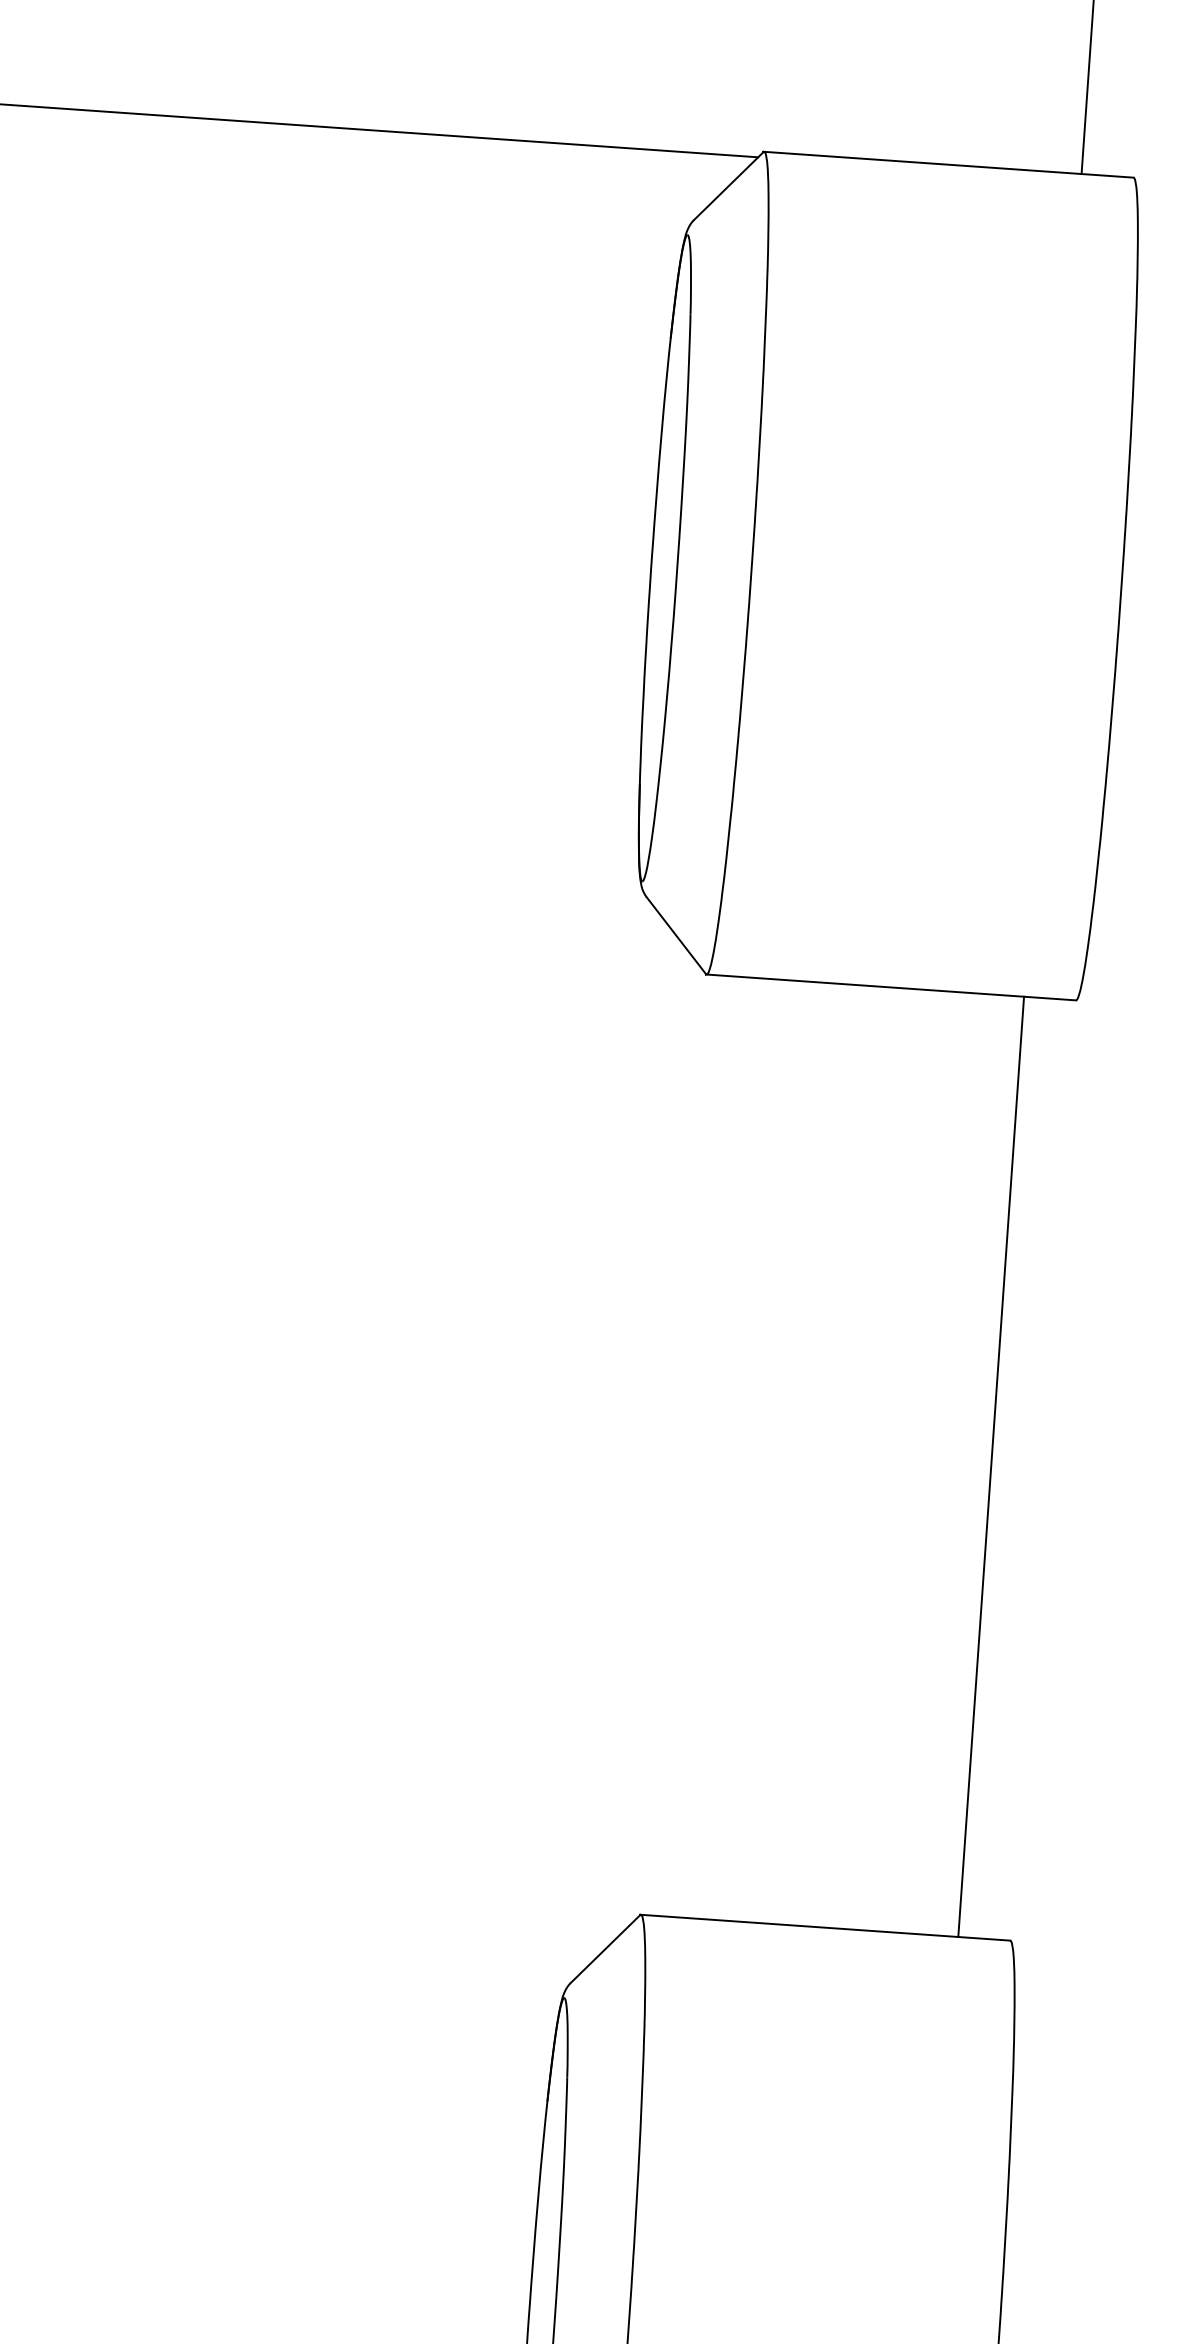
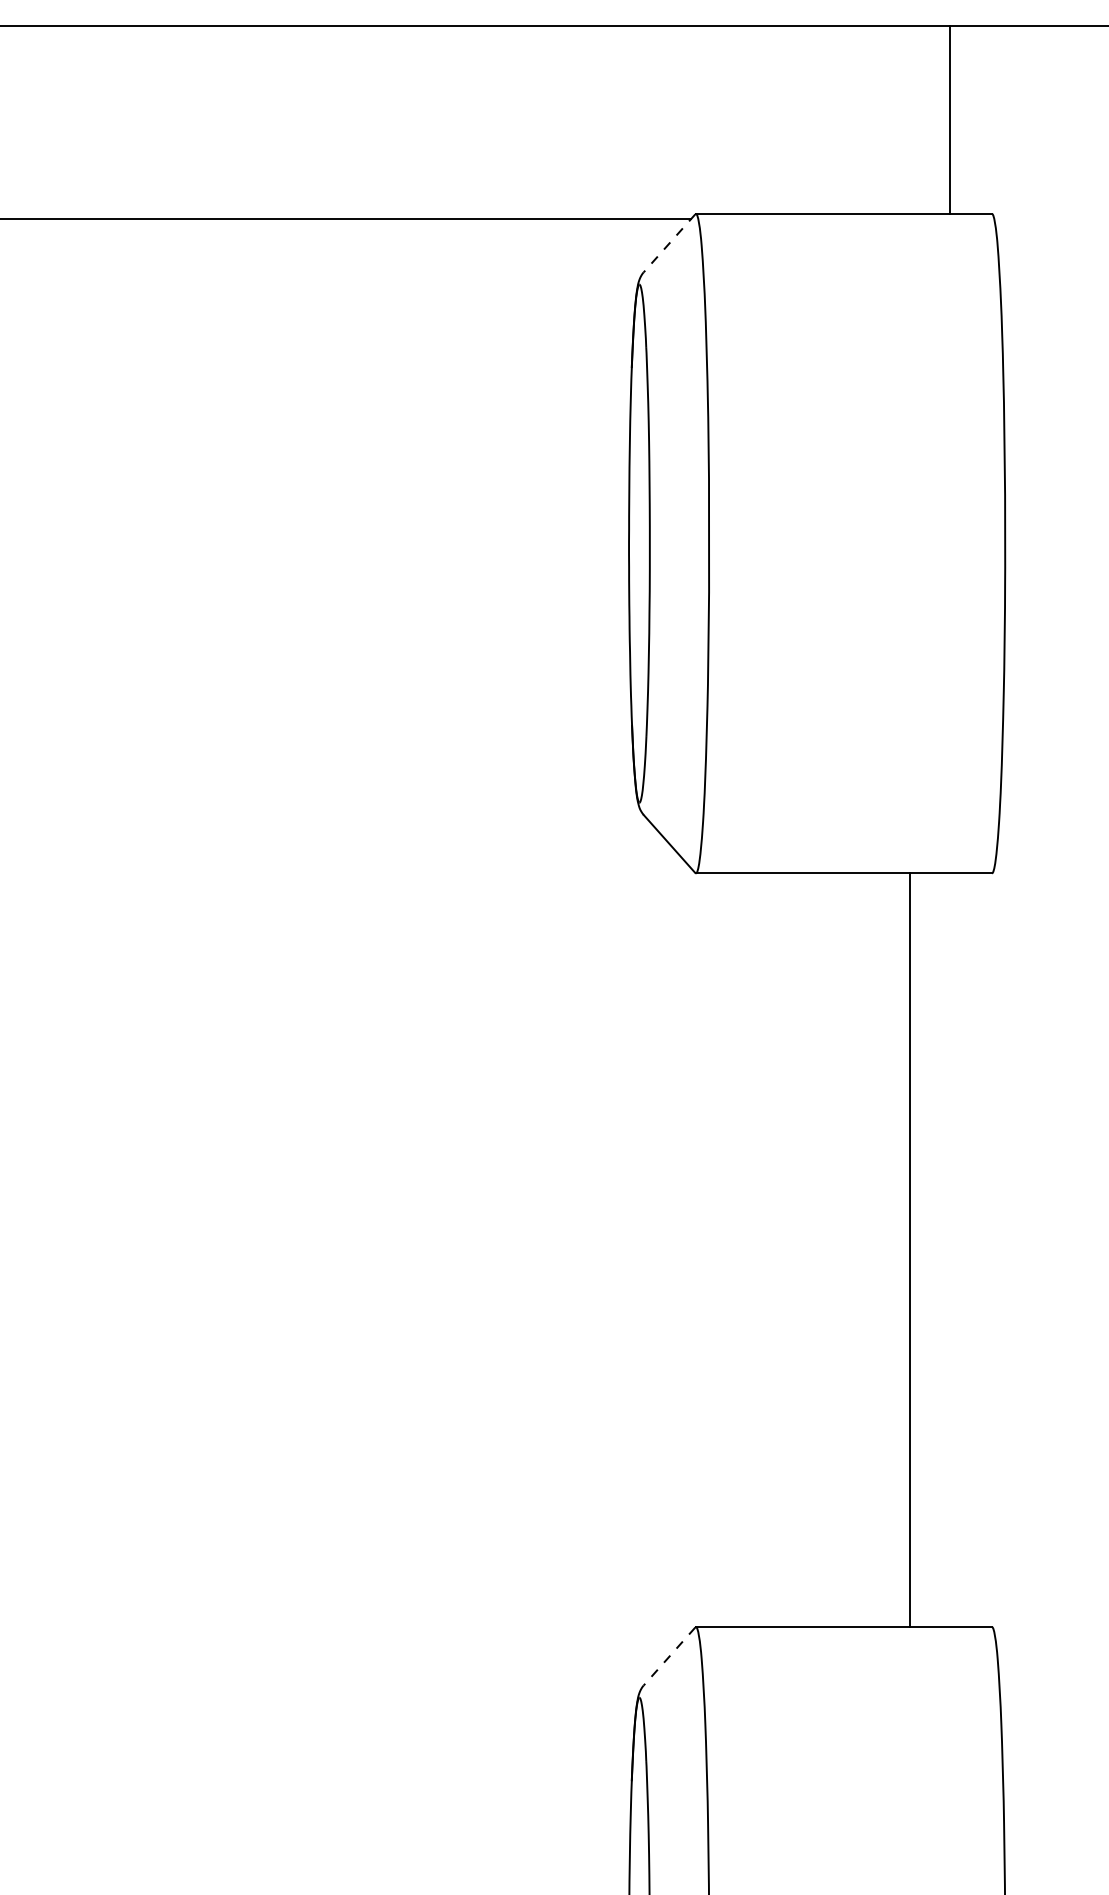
line: (728, 186) -> (669, 243), solid -> dashed
line: (991, 1467) -> (910, 1250), moved
line: (605, 1949) -> (669, 1656), solid -> dashed

